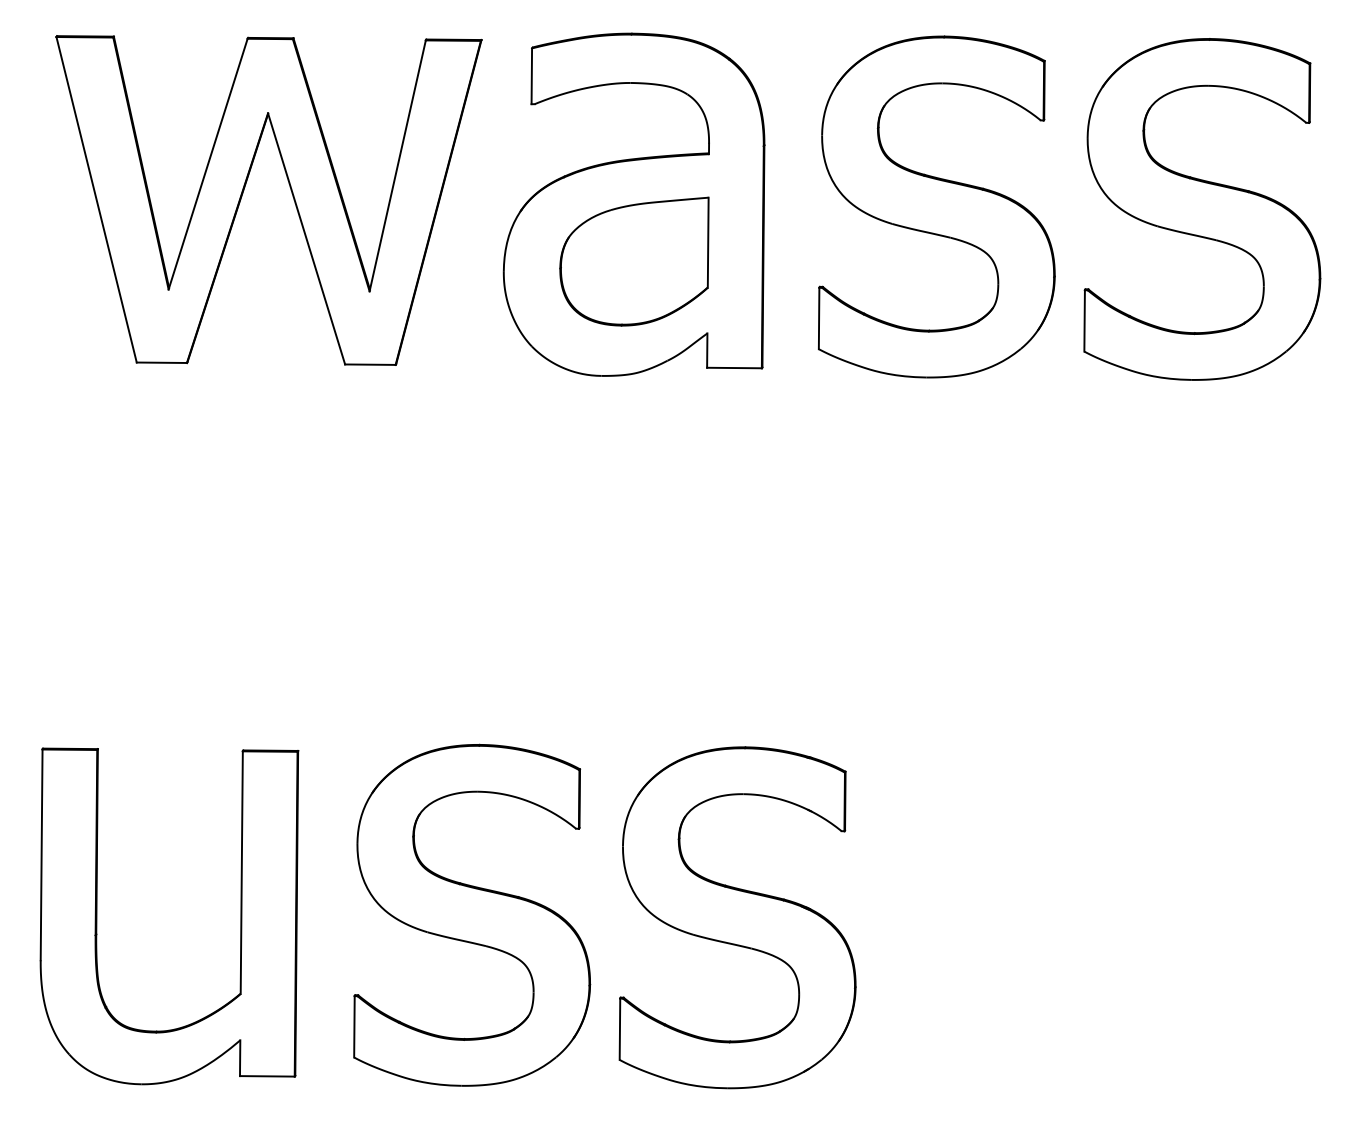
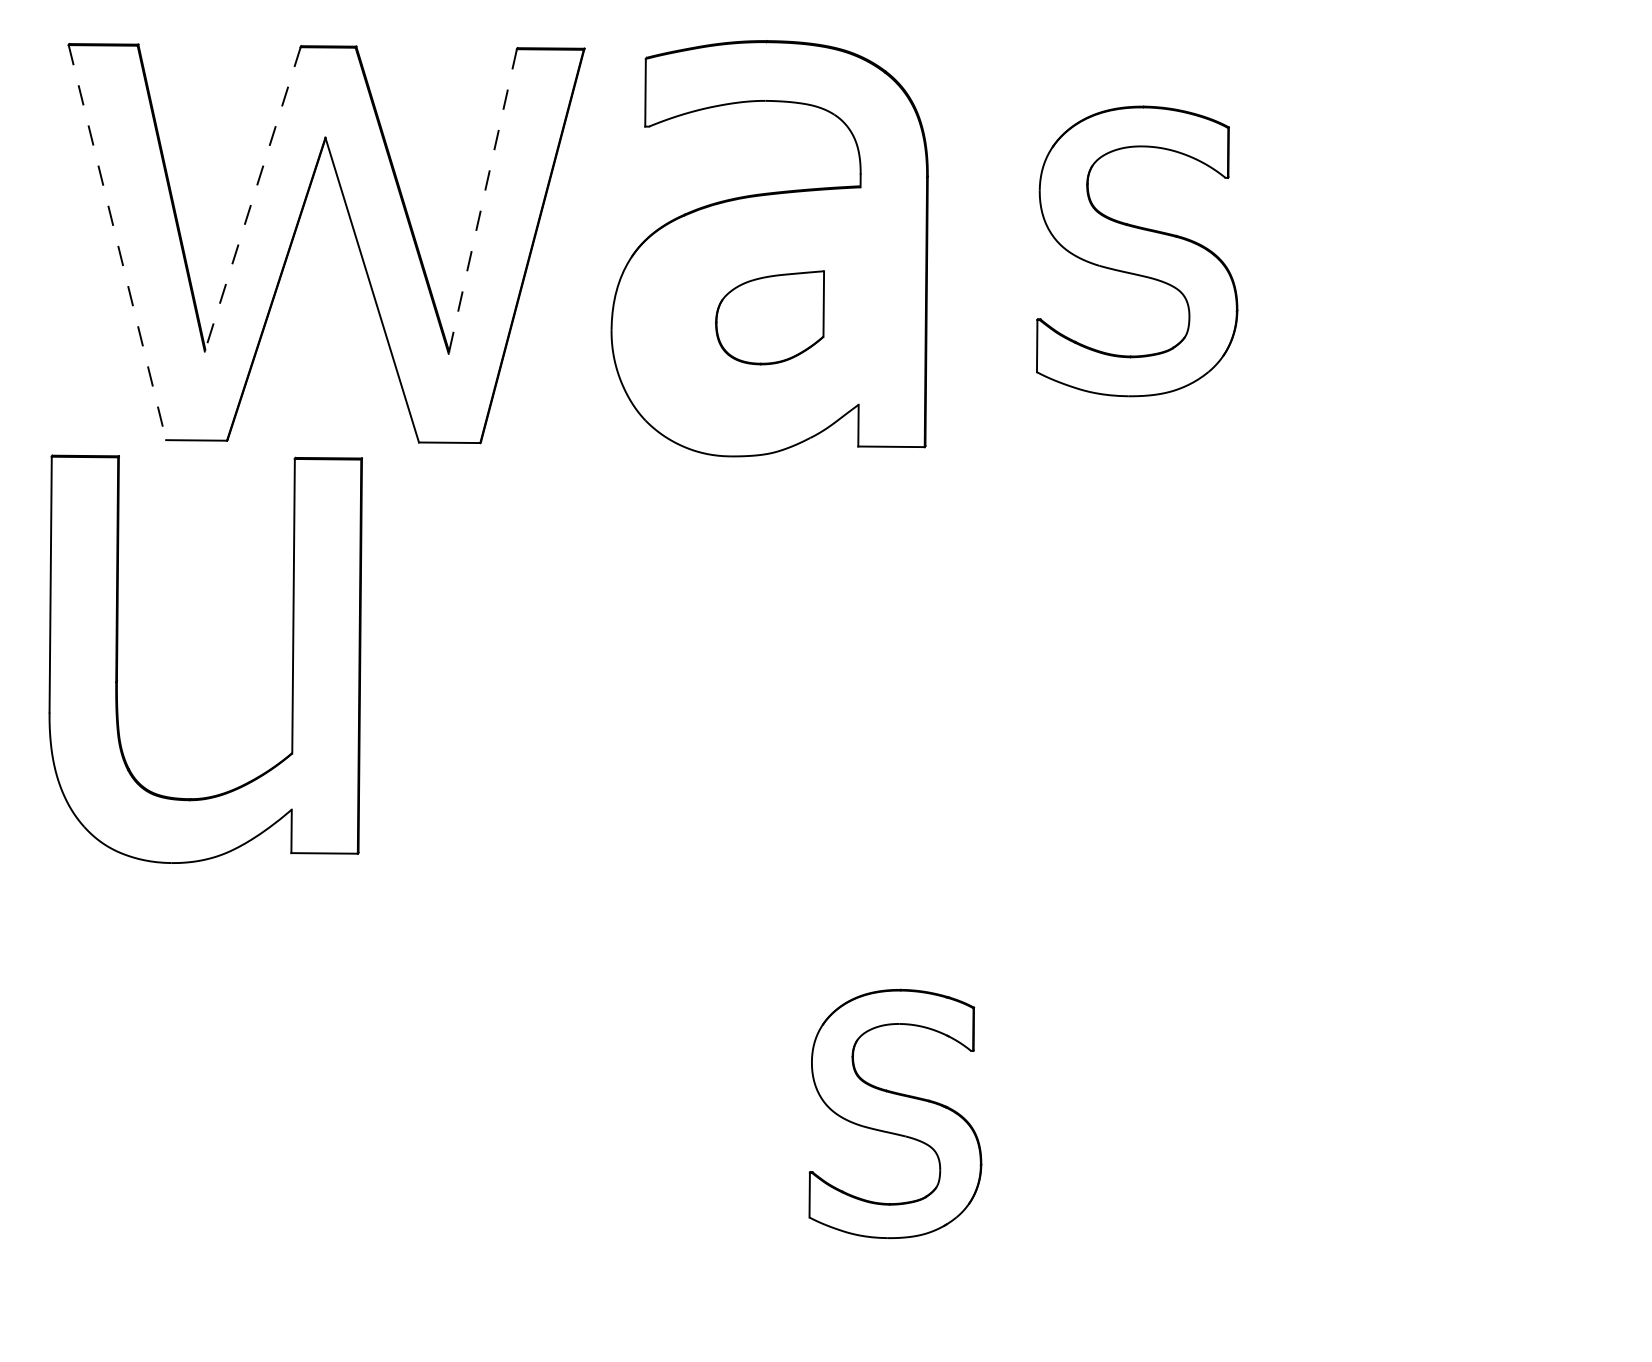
line: (207, 164) -> (252, 199), solid -> dashed
line: (397, 166) -> (482, 202), solid -> dashed
line: (96, 200) -> (117, 243), solid -> dashed
part: (937, 207) -> (1137, 251), size x0.7
part: (1202, 209) -> (1459, 254), removed
part: (633, 261) -> (769, 317), size x0.6
part: (472, 914) -> (573, 1110), removed
part: (97, 915) -> (118, 658), moved
part: (737, 917) -> (895, 1113), size x0.6

